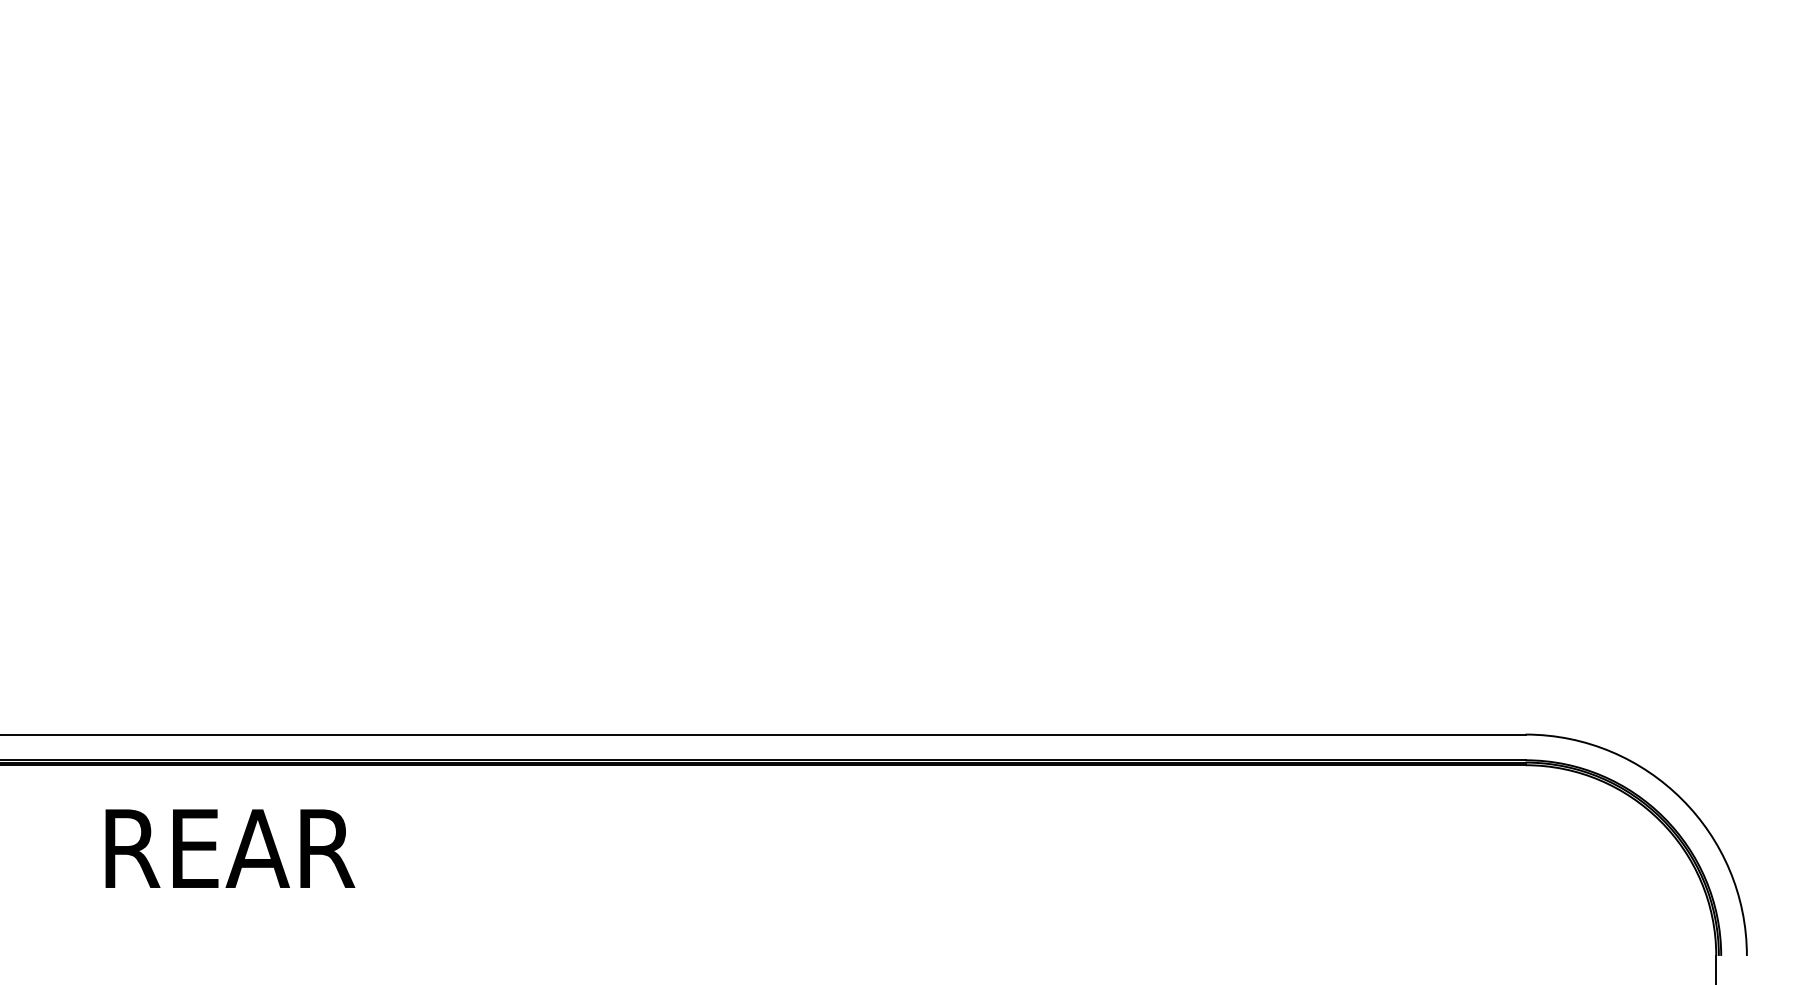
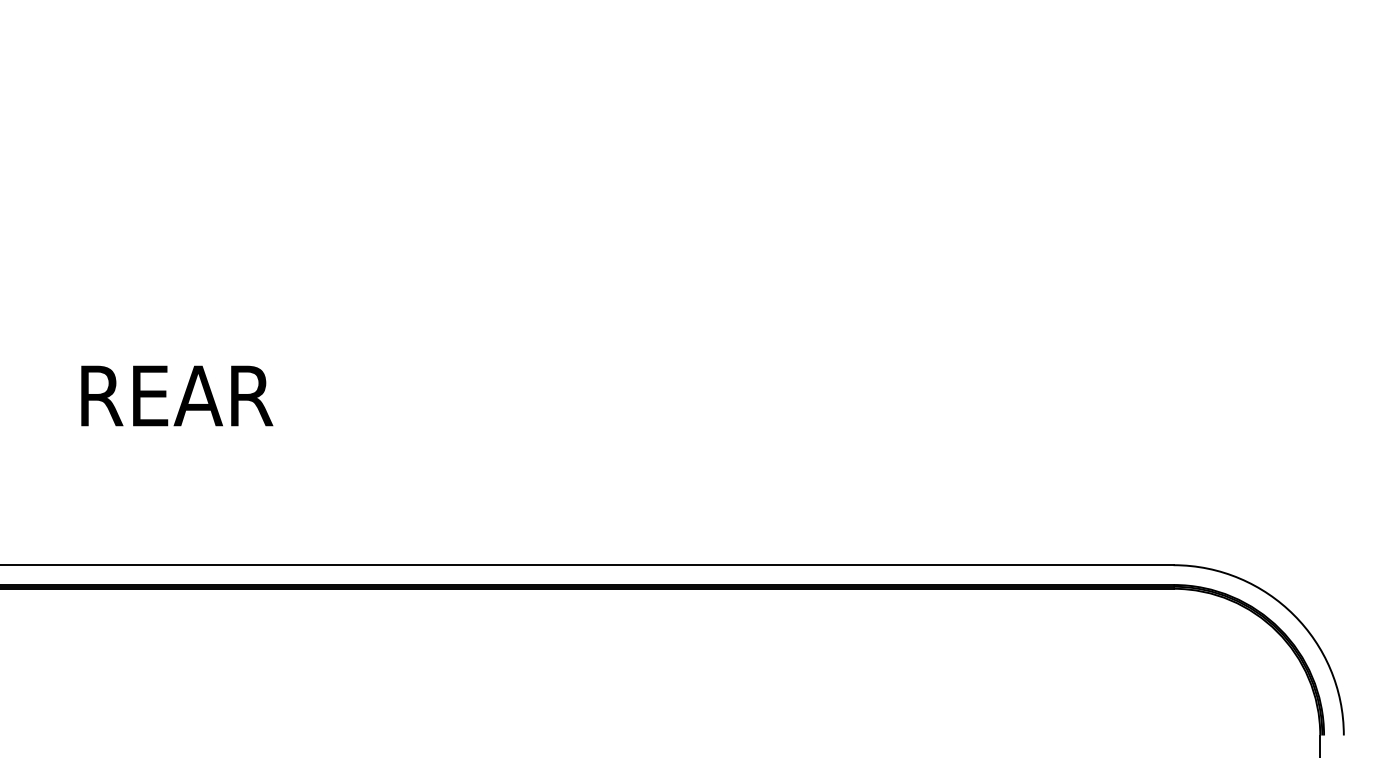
text: (230, 848) -> (177, 395), moved

